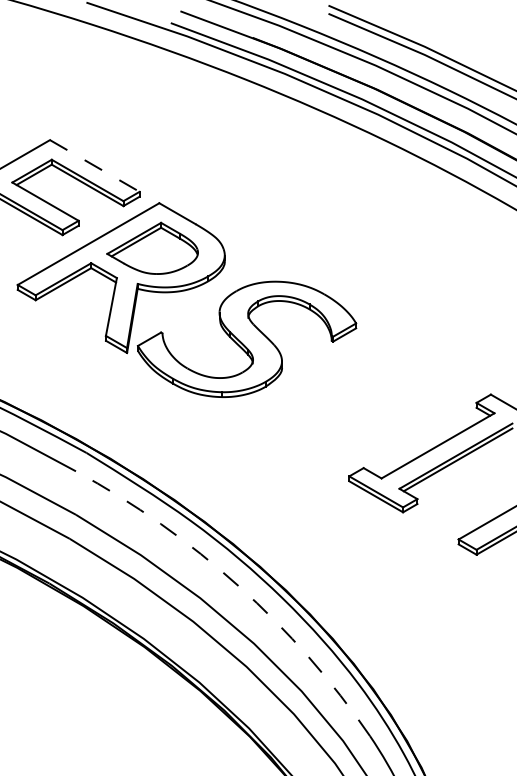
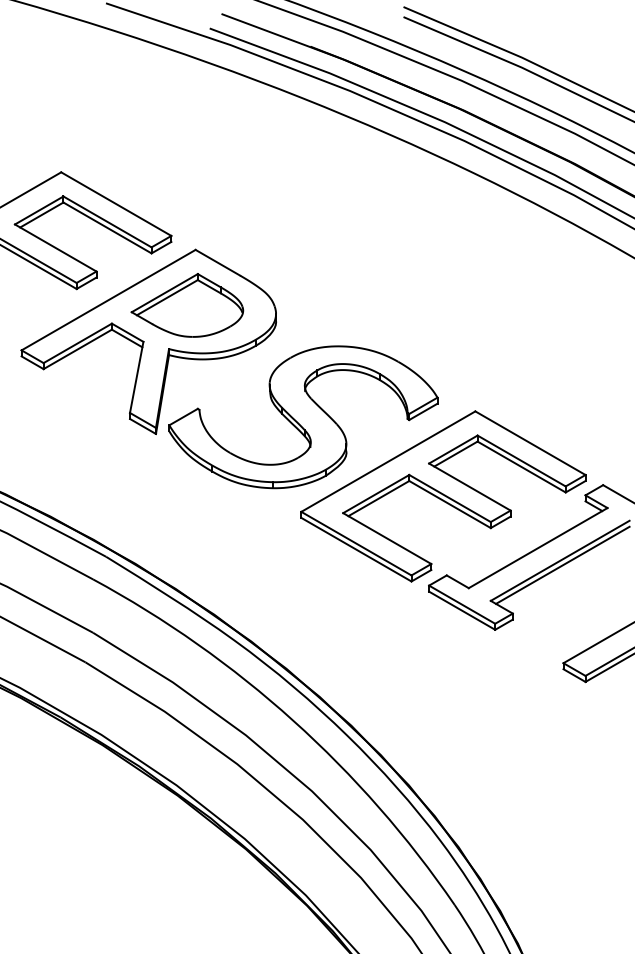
line: (94, 165) -> (115, 203), dashed -> solid
part: (360, 403) -> (442, 496), added
arc: (238, 586) -> (292, 720), dashed -> solid

